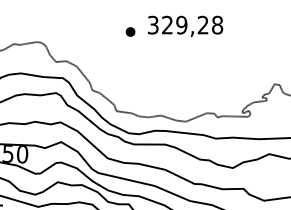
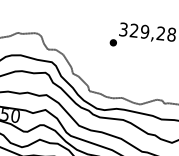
part: (130, 31) -> (113, 42), moved

